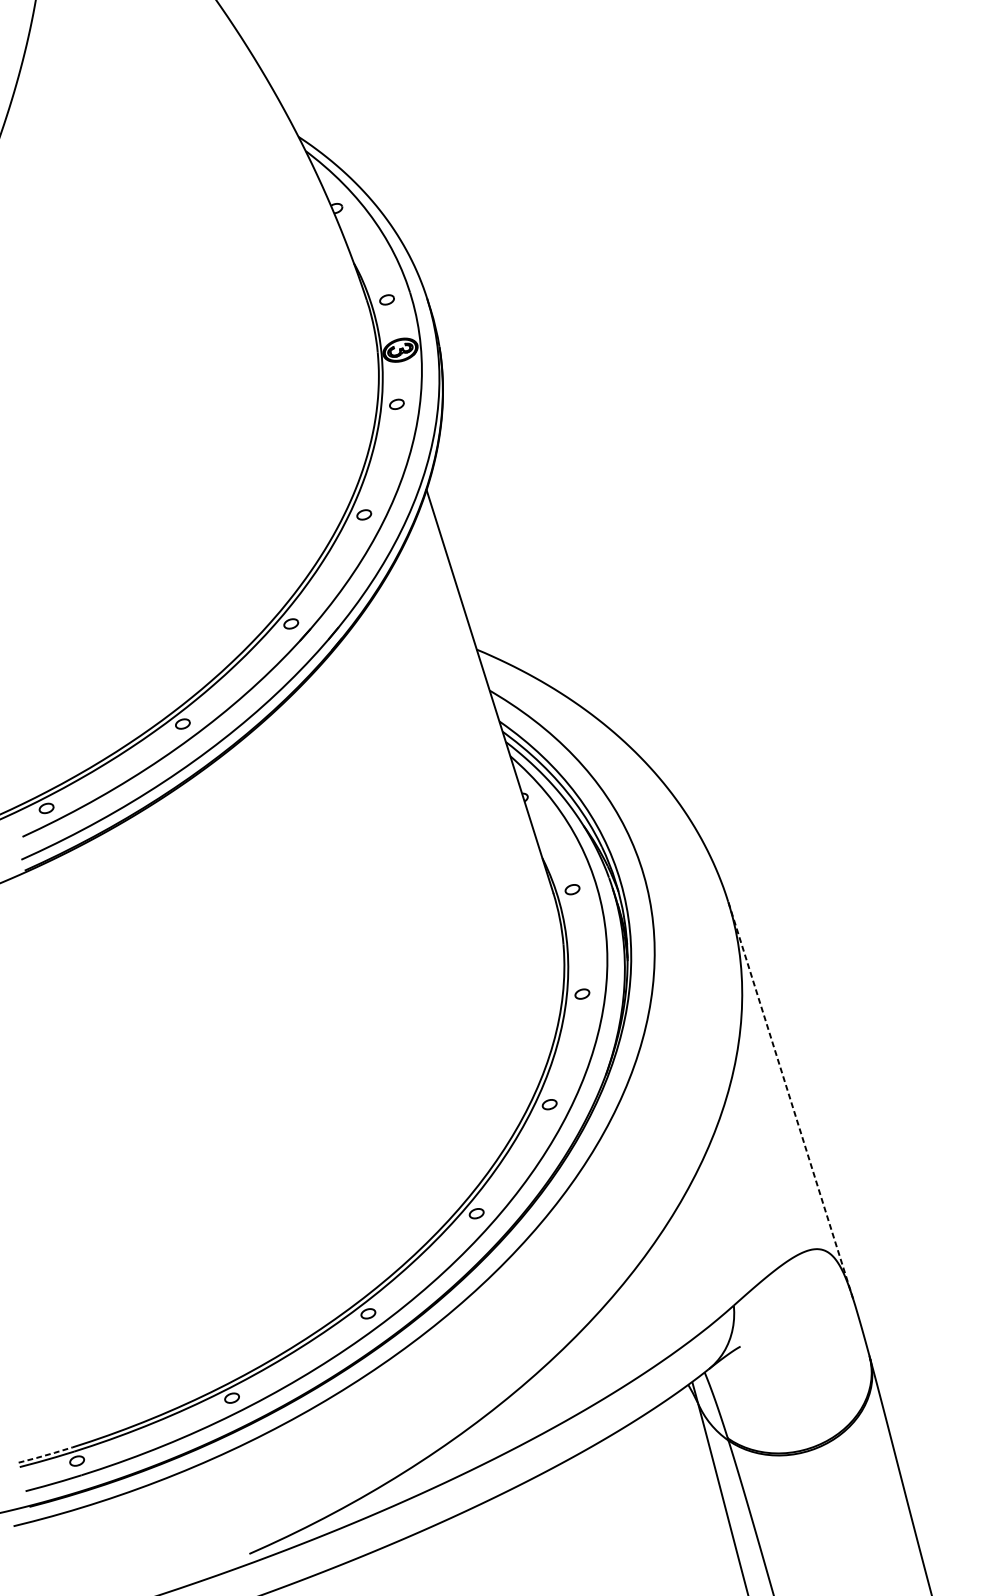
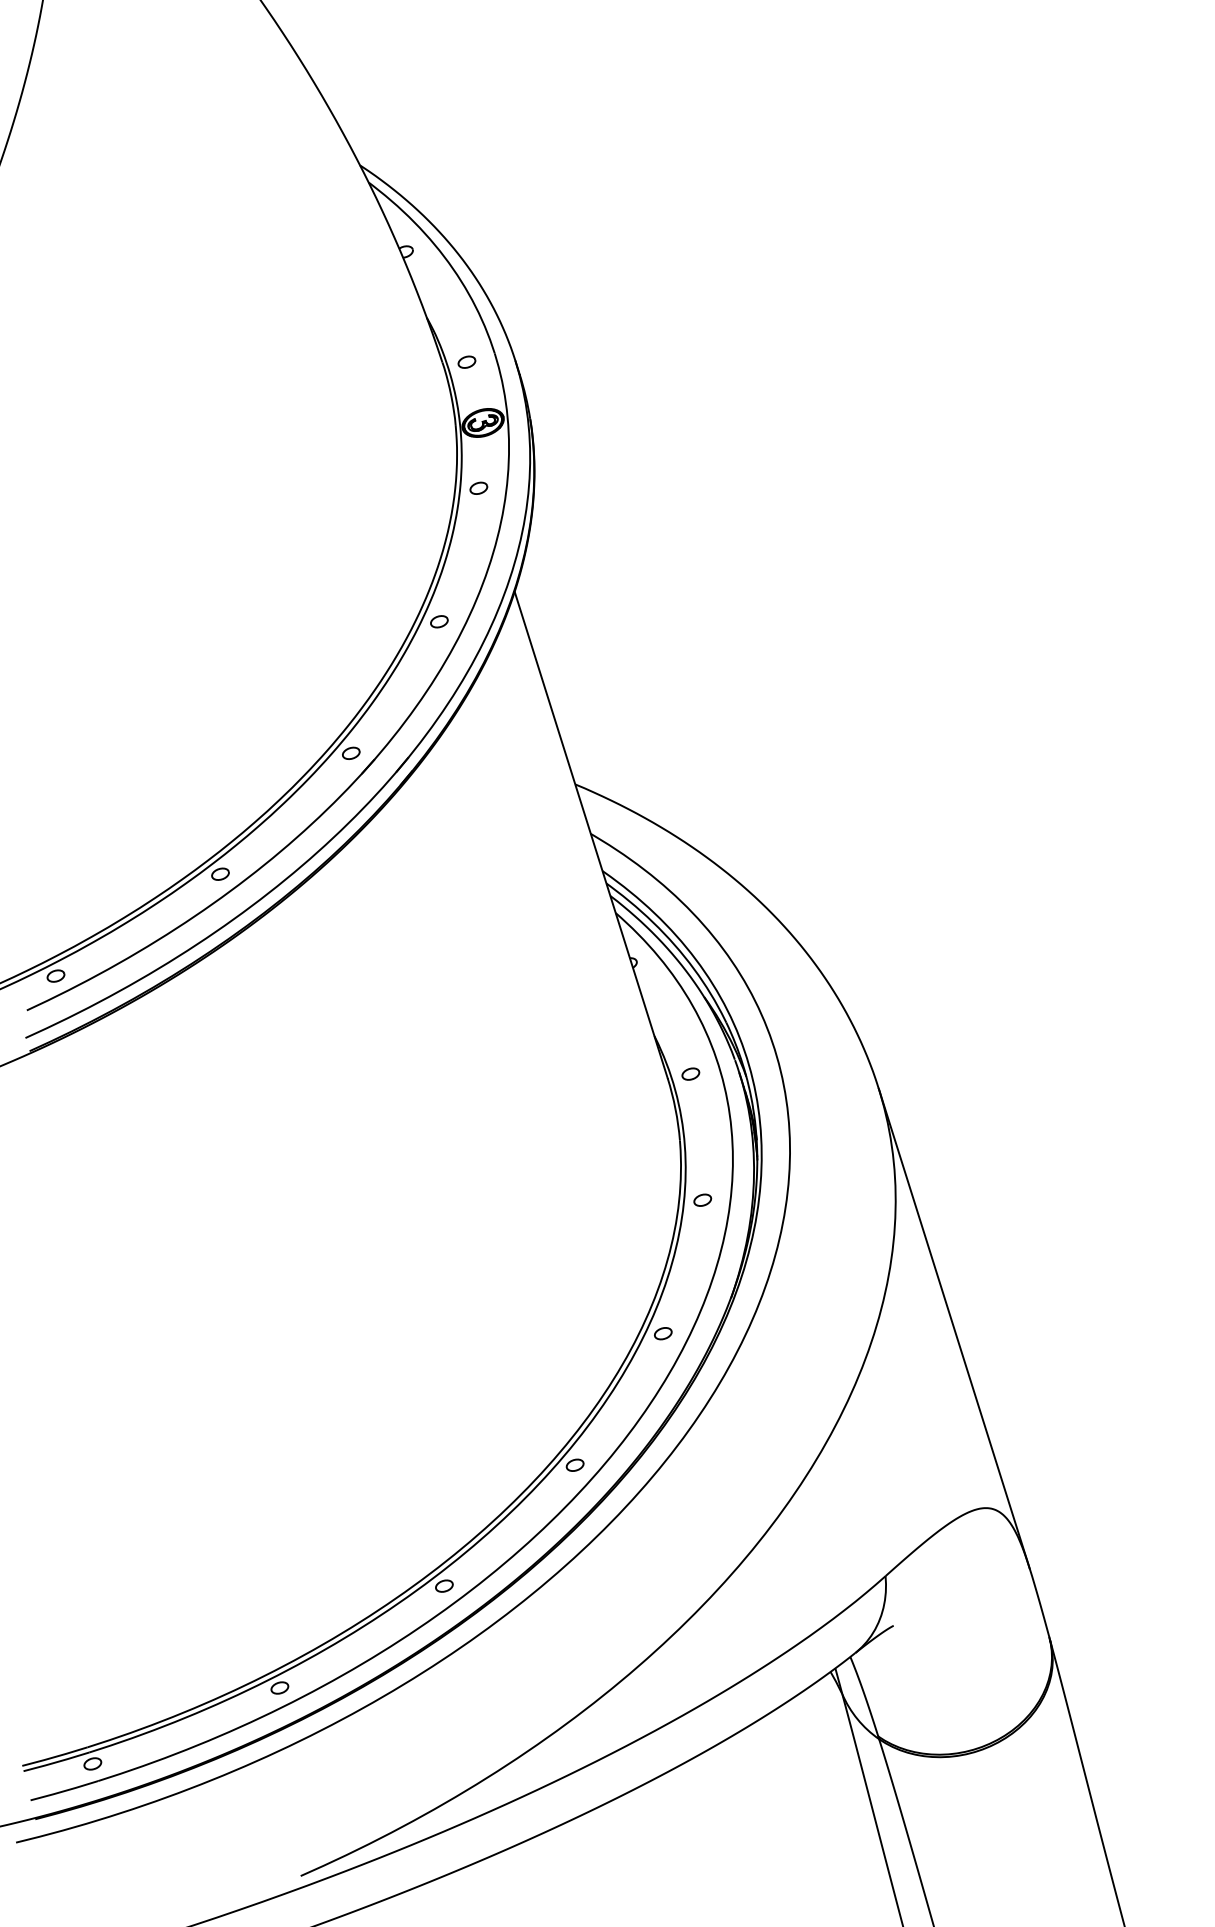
line: (790, 1100) -> (954, 1328), dashed -> solid
line: (46, 1454) -> (55, 1756), dashed -> solid

